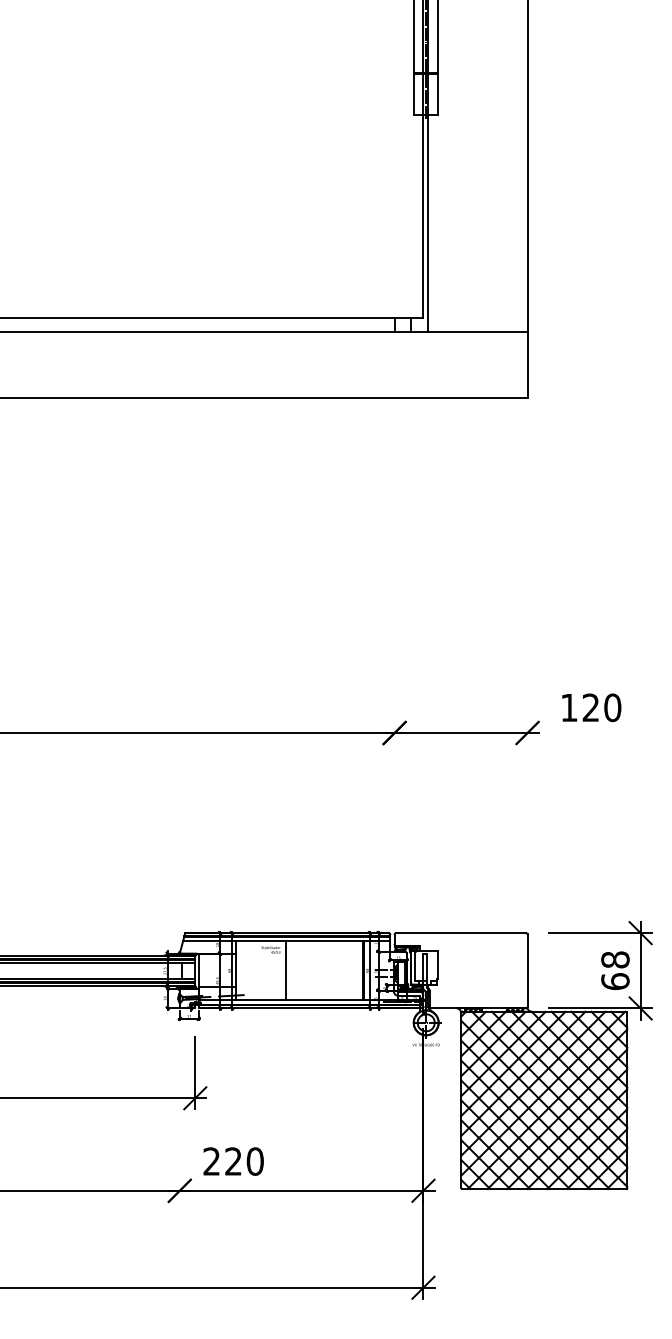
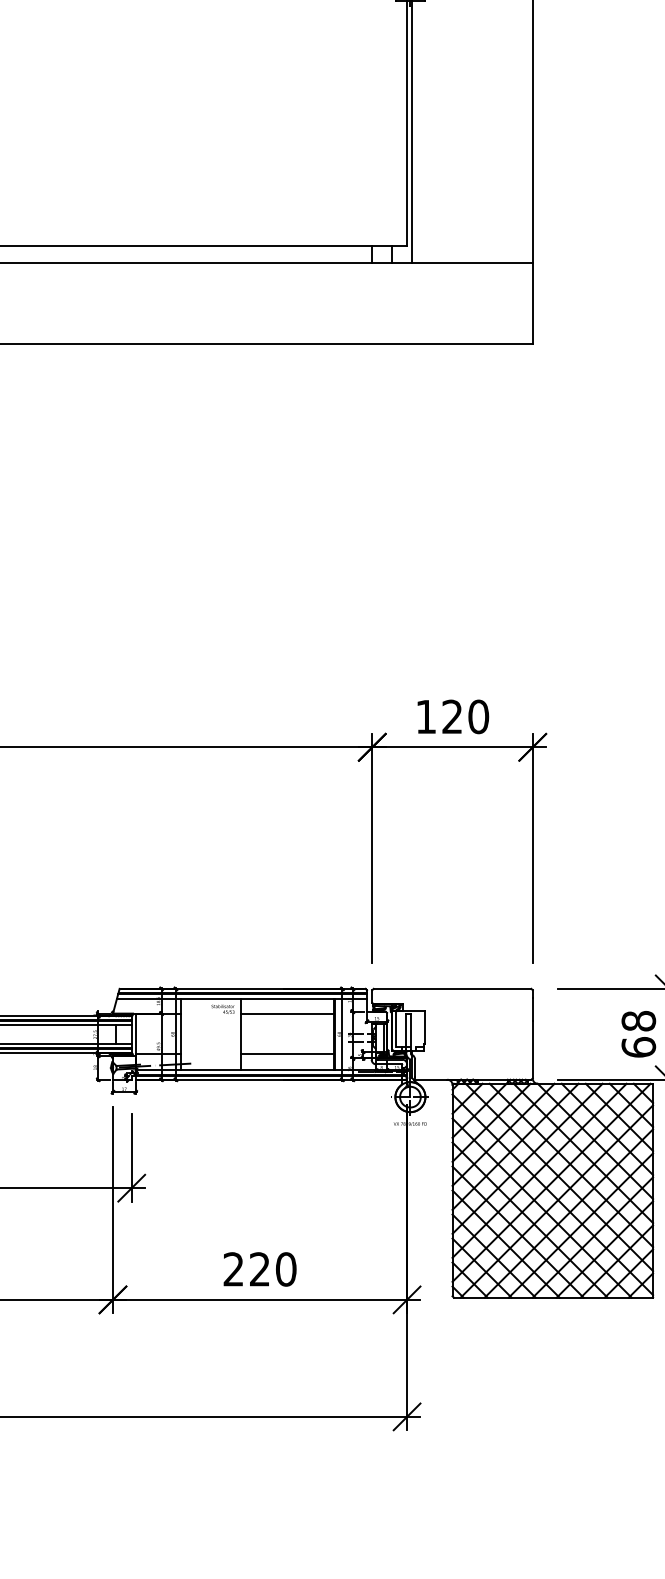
text: (591, 707) -> (453, 716), moved
line: (394, 816) -> (372, 848), added
line: (527, 816) -> (532, 848), added
line: (324, 954) -> (287, 1014), added
line: (324, 987) -> (287, 1054), added
line: (179, 1115) -> (112, 1208), added
text: (233, 1161) -> (259, 1269), moved

